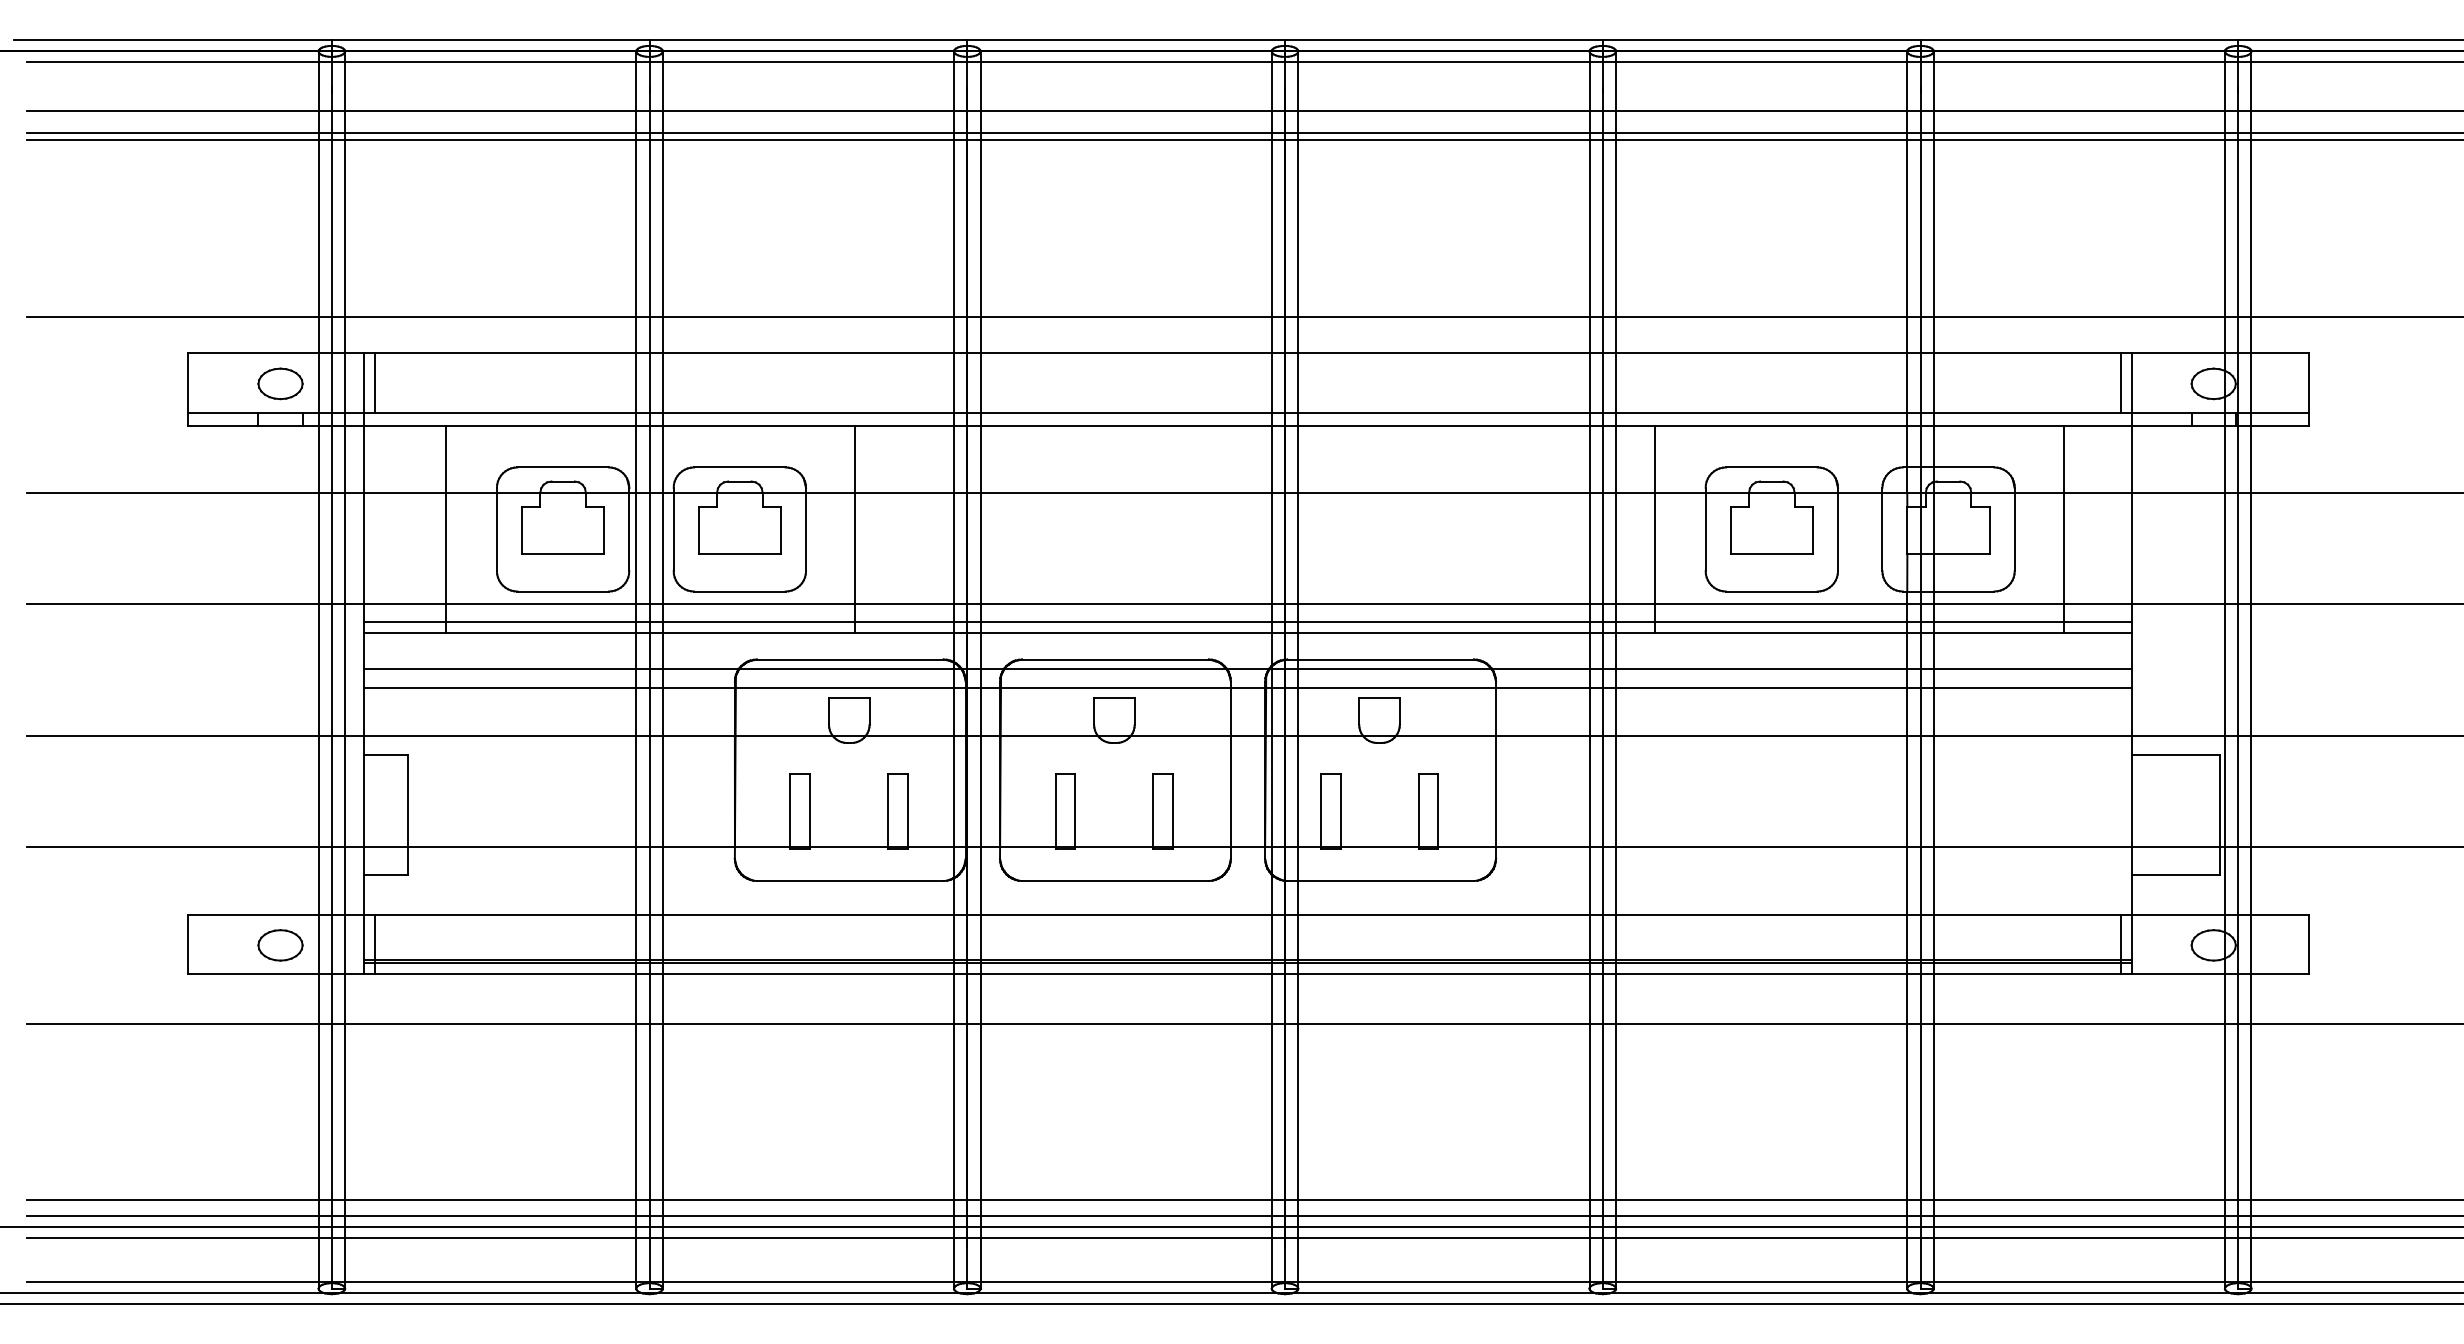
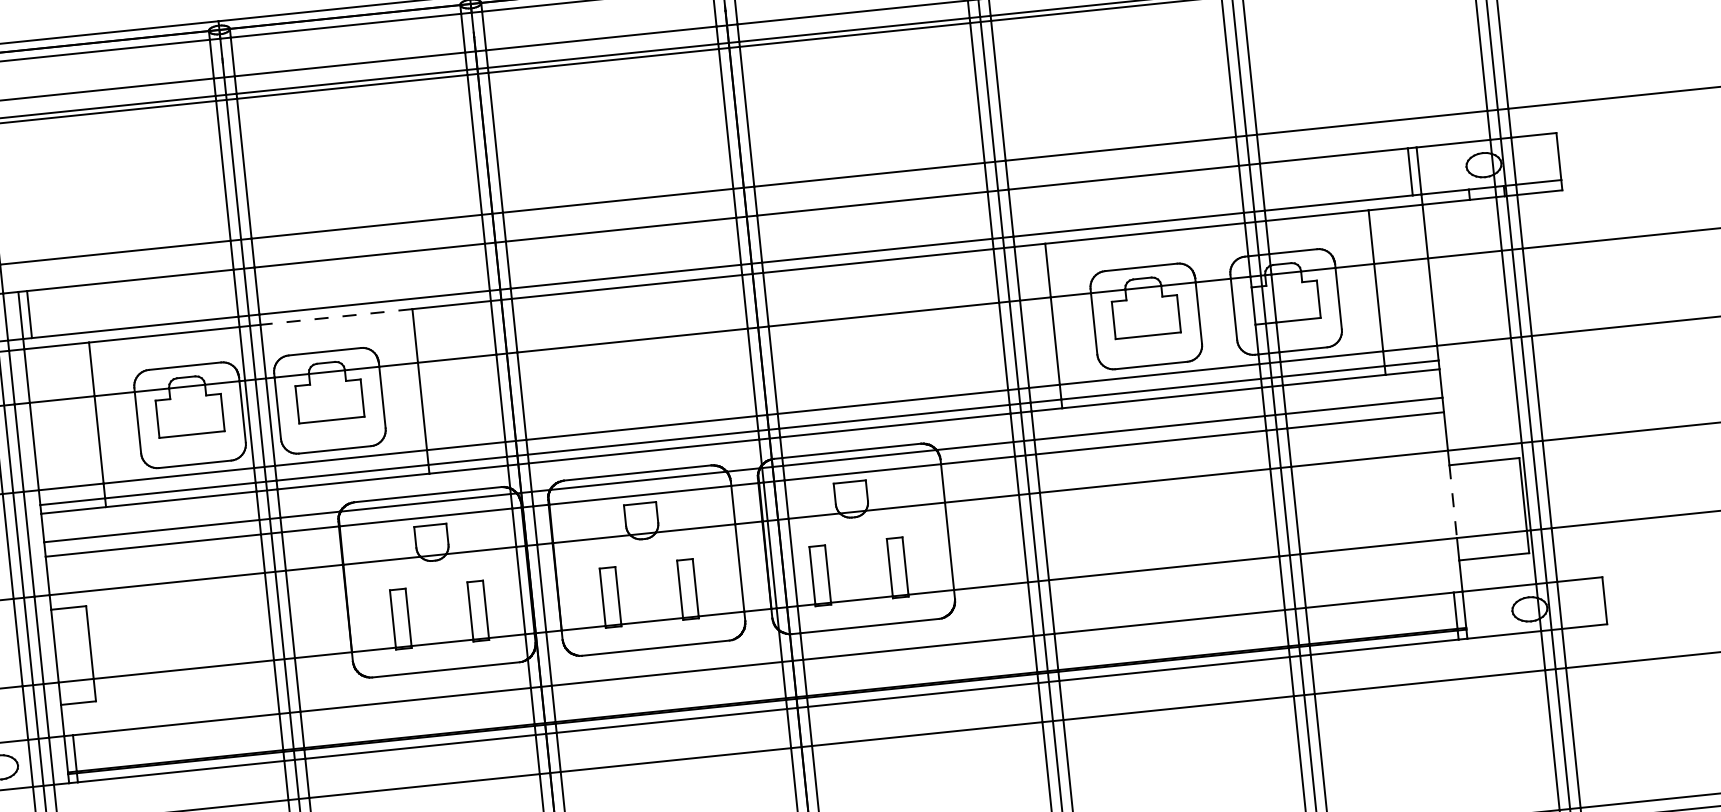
line: (758, 425) -> (336, 317), solid -> dashed
line: (2131, 800) -> (1452, 501), solid -> dashed

